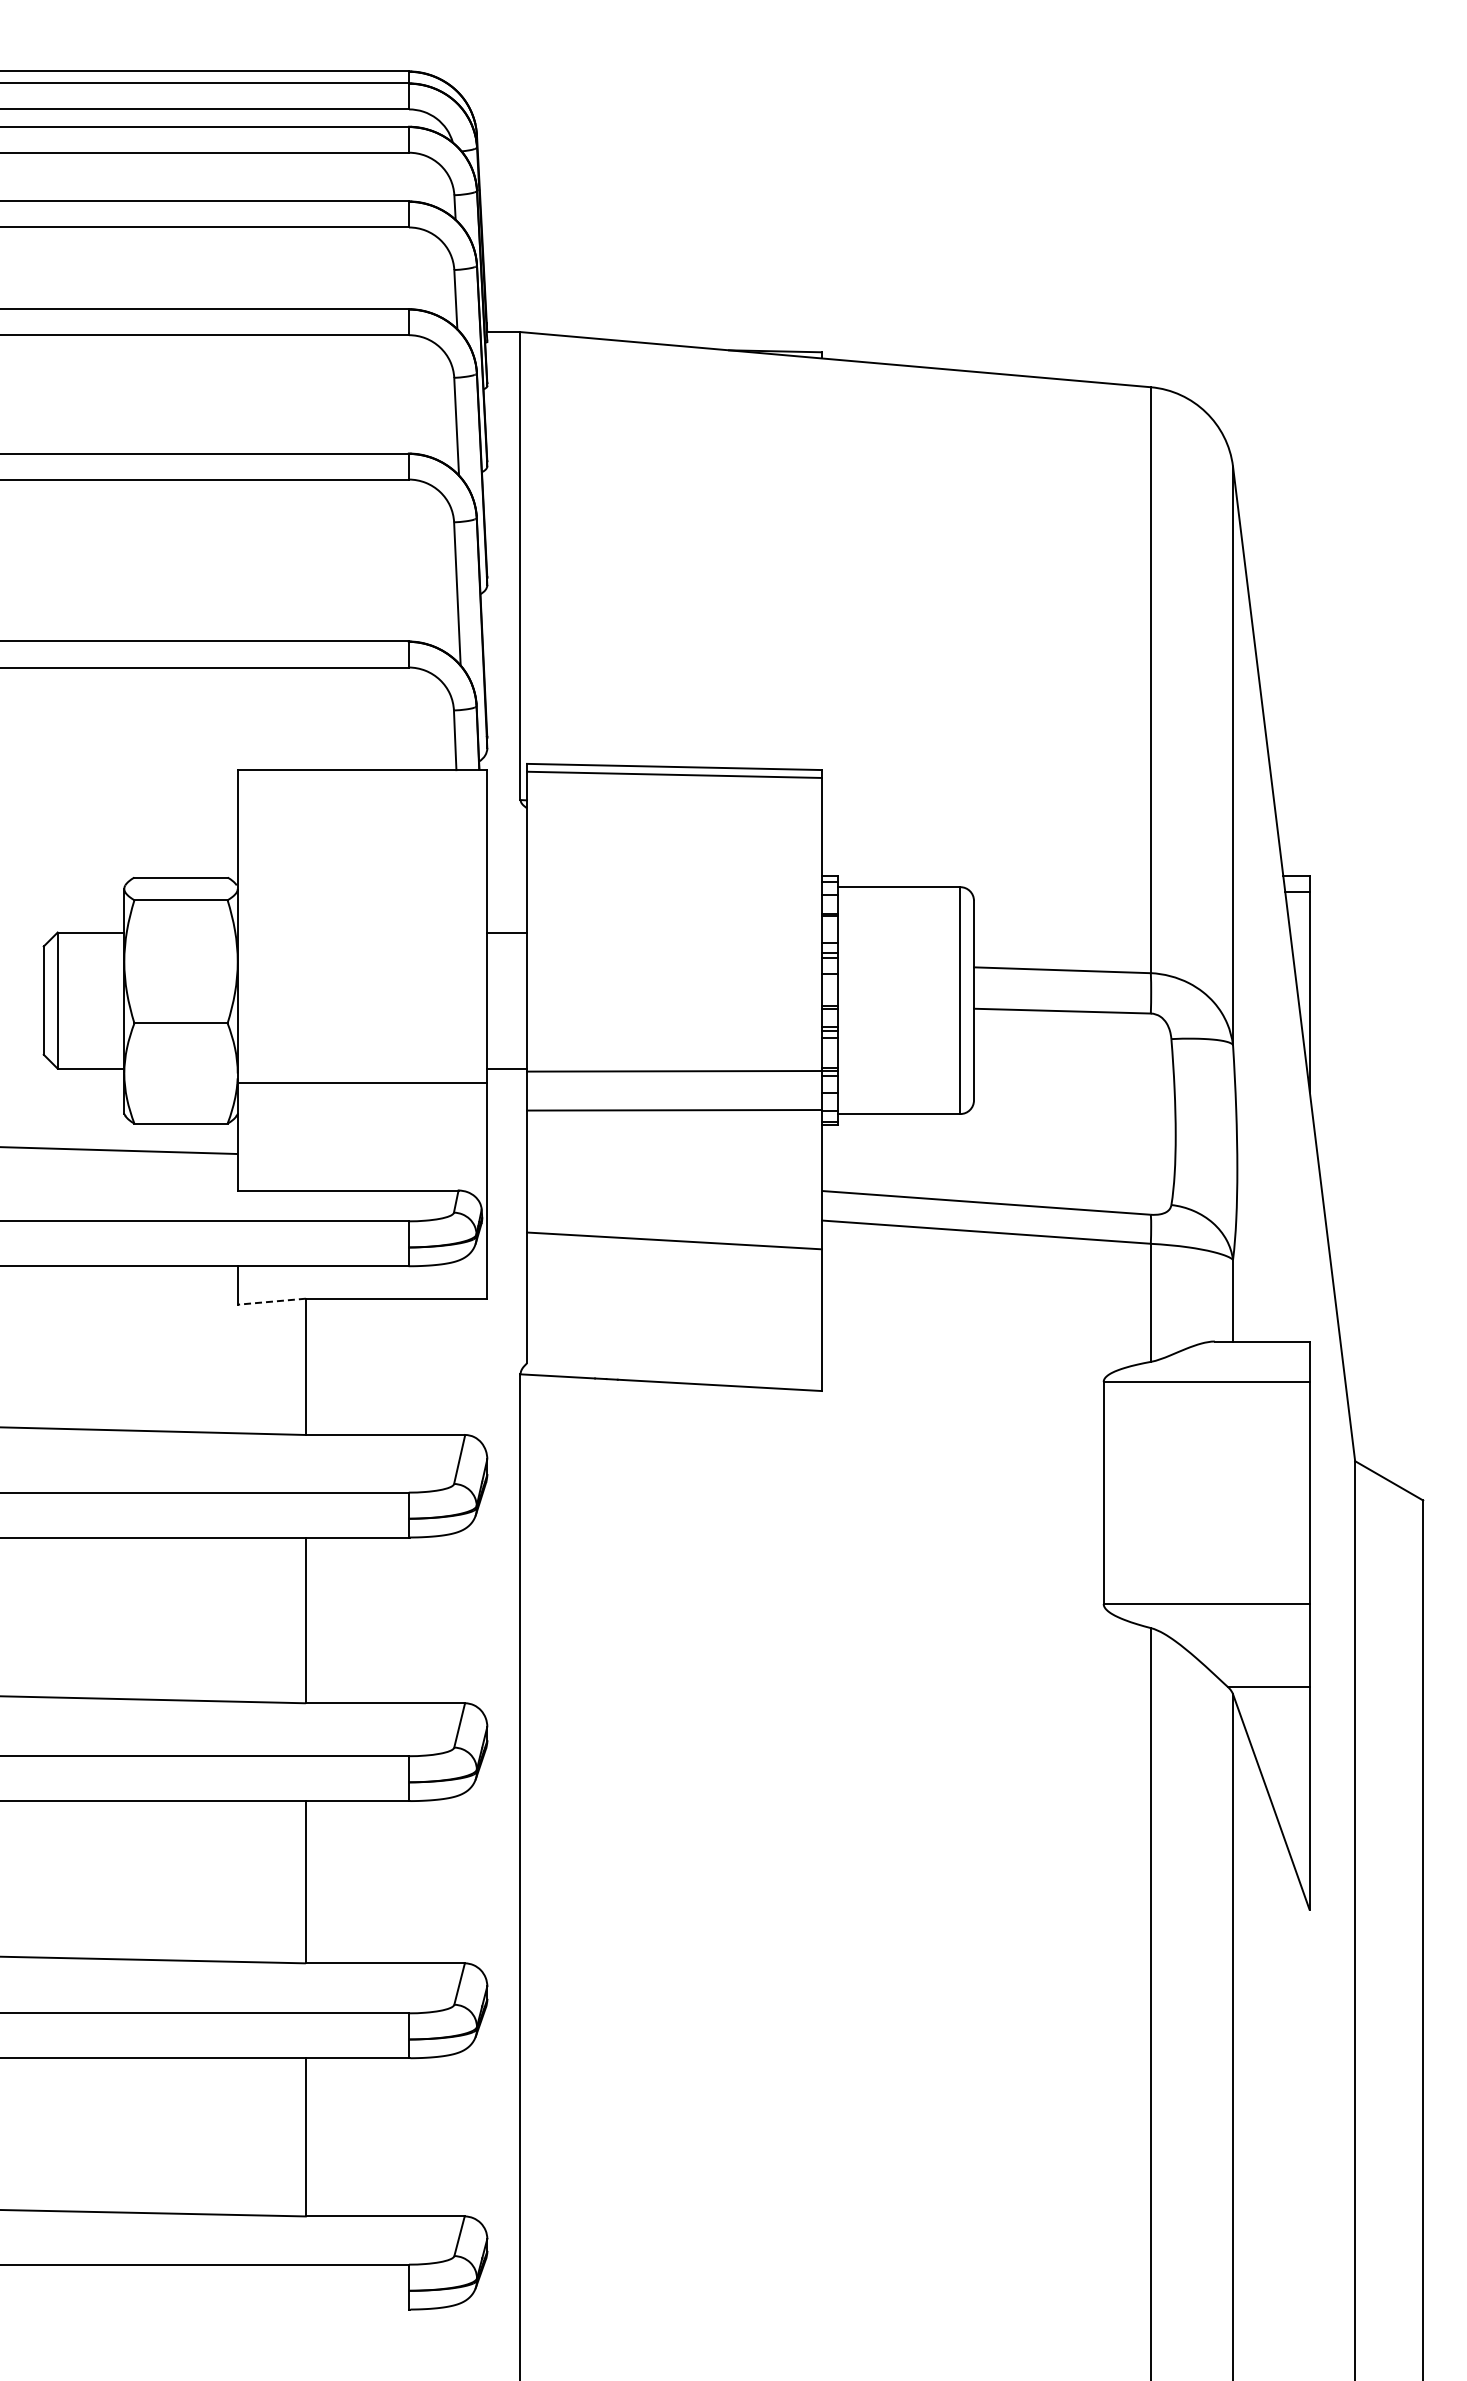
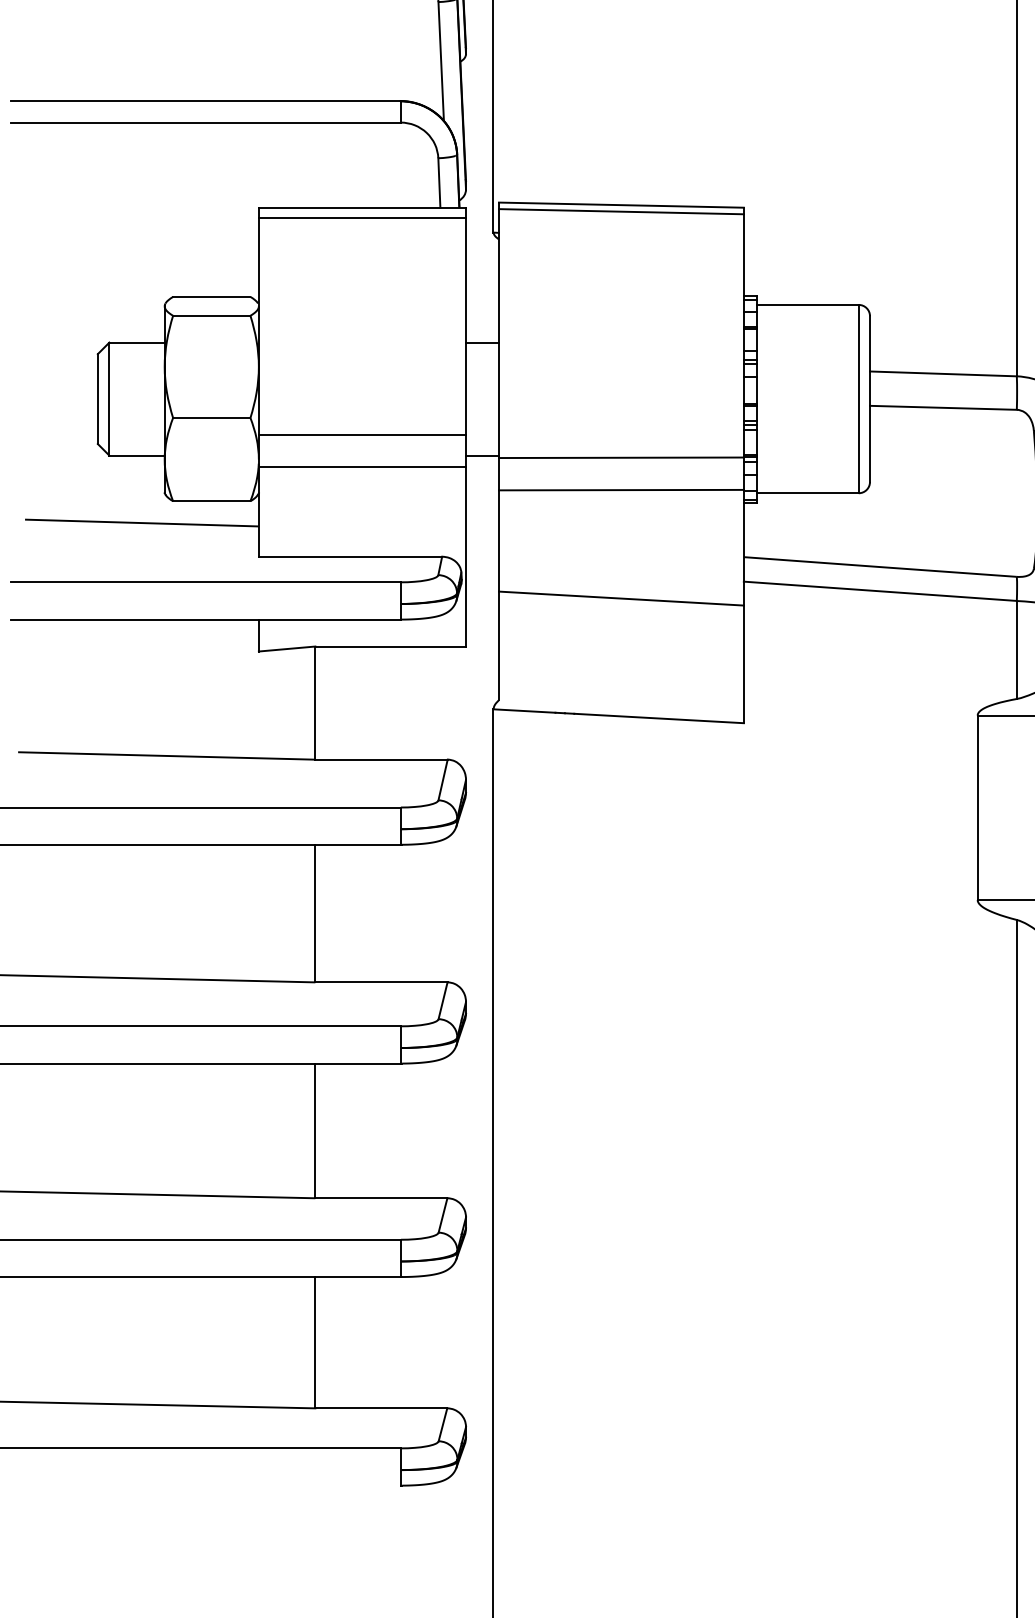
line: (362, 782) -> (362, 218), added
line: (362, 1043) -> (362, 434), added
line: (271, 1301) -> (286, 648), dashed -> solid

